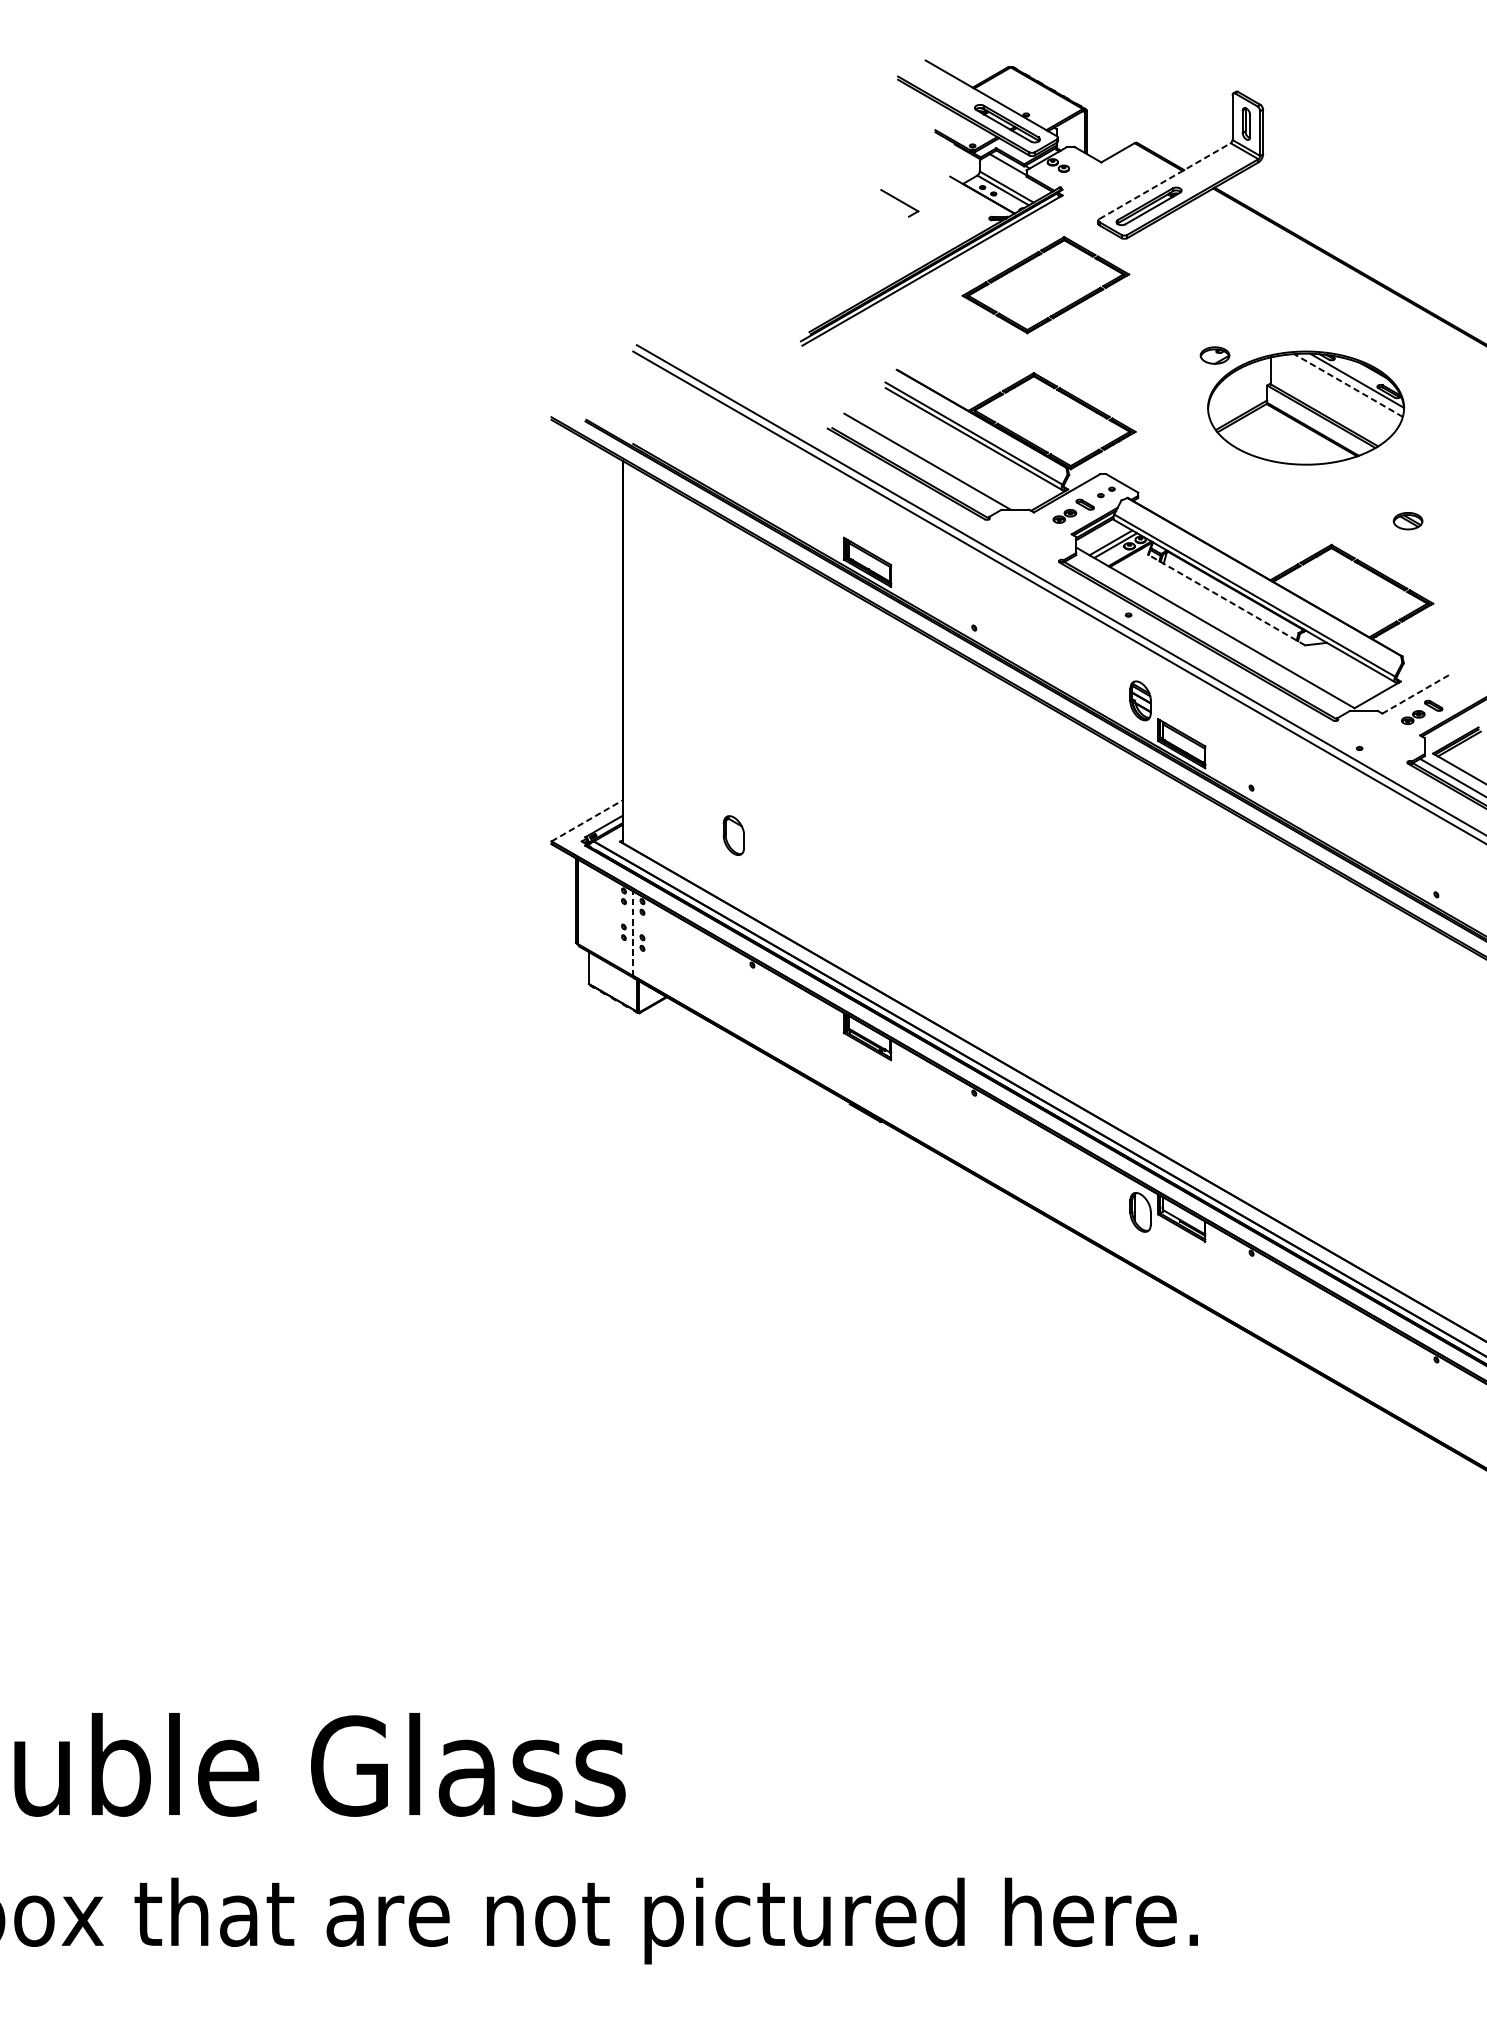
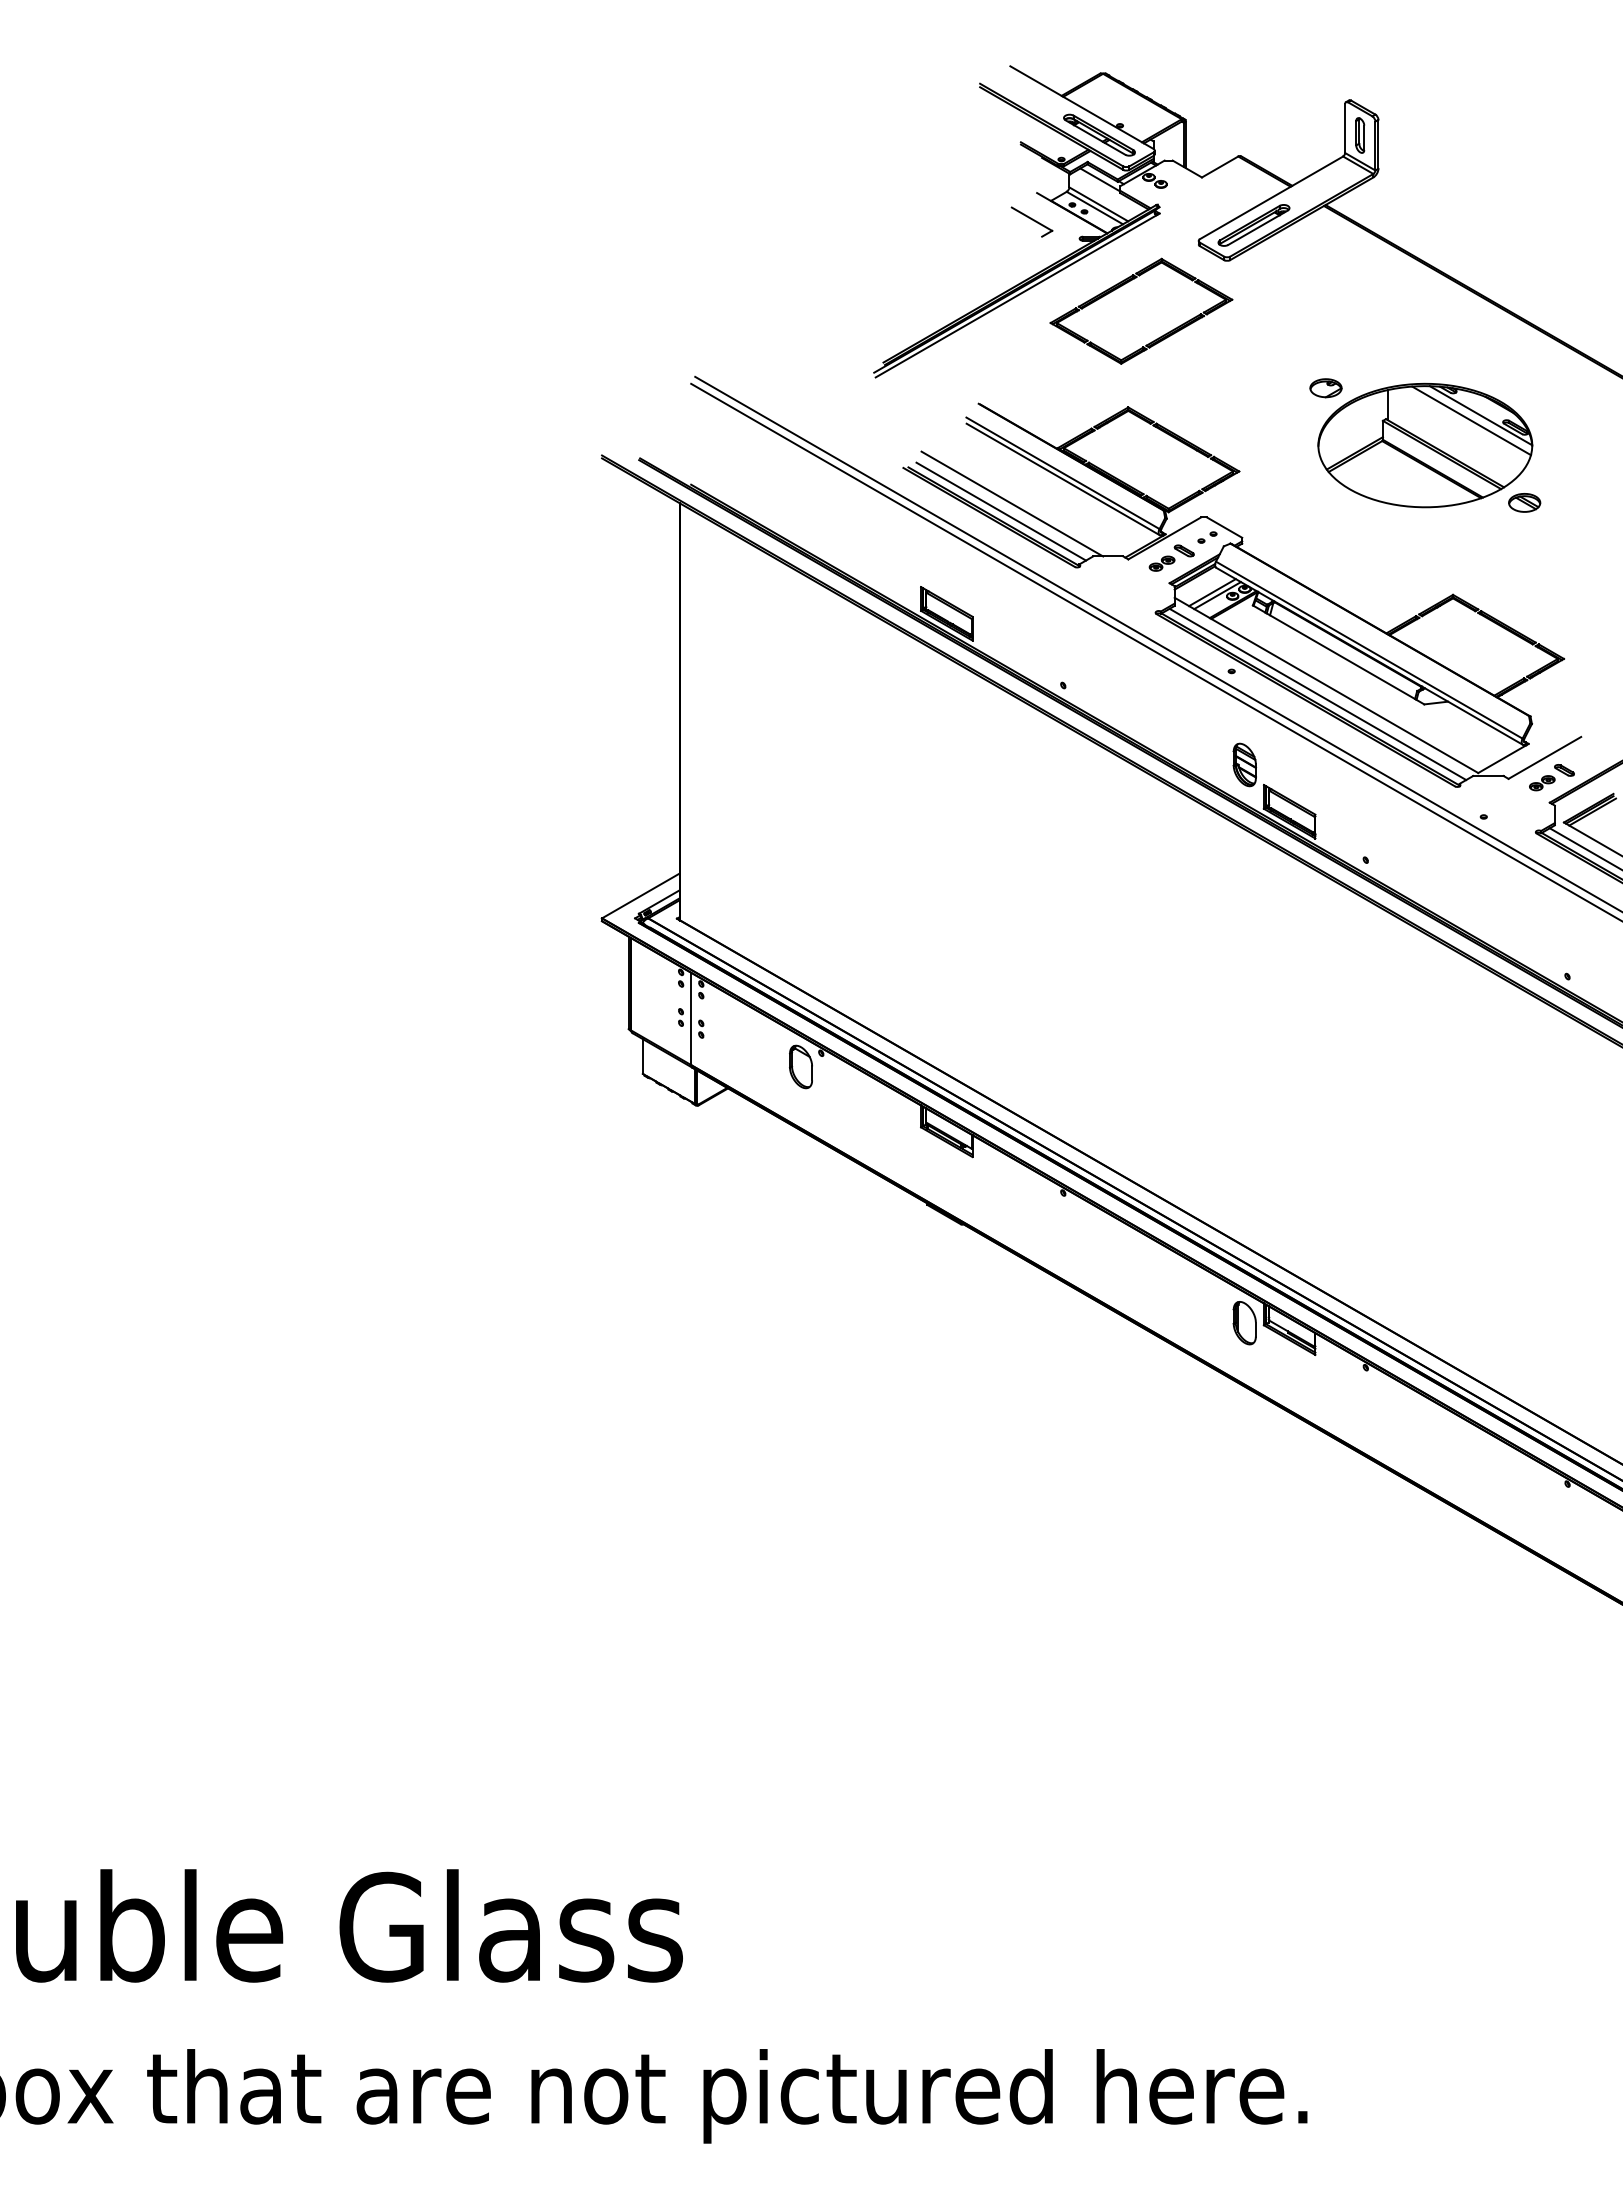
line: (1165, 180) -> (1271, 197), dashed -> solid
part: (899, 202) -> (1031, 221), moved
line: (1348, 385) -> (1471, 420), dashed -> solid
line: (917, 468) -> (1001, 511), added
part: (1407, 520) -> (1524, 502), moved
line: (1226, 599) -> (1338, 654), dashed -> solid
line: (1207, 636) -> (1317, 694), added
line: (1415, 694) -> (1544, 757), dashed -> solid
line: (586, 820) -> (640, 895), dashed -> solid
part: (733, 835) -> (800, 1066), moved
line: (633, 933) -> (691, 1018), dashed -> solid

